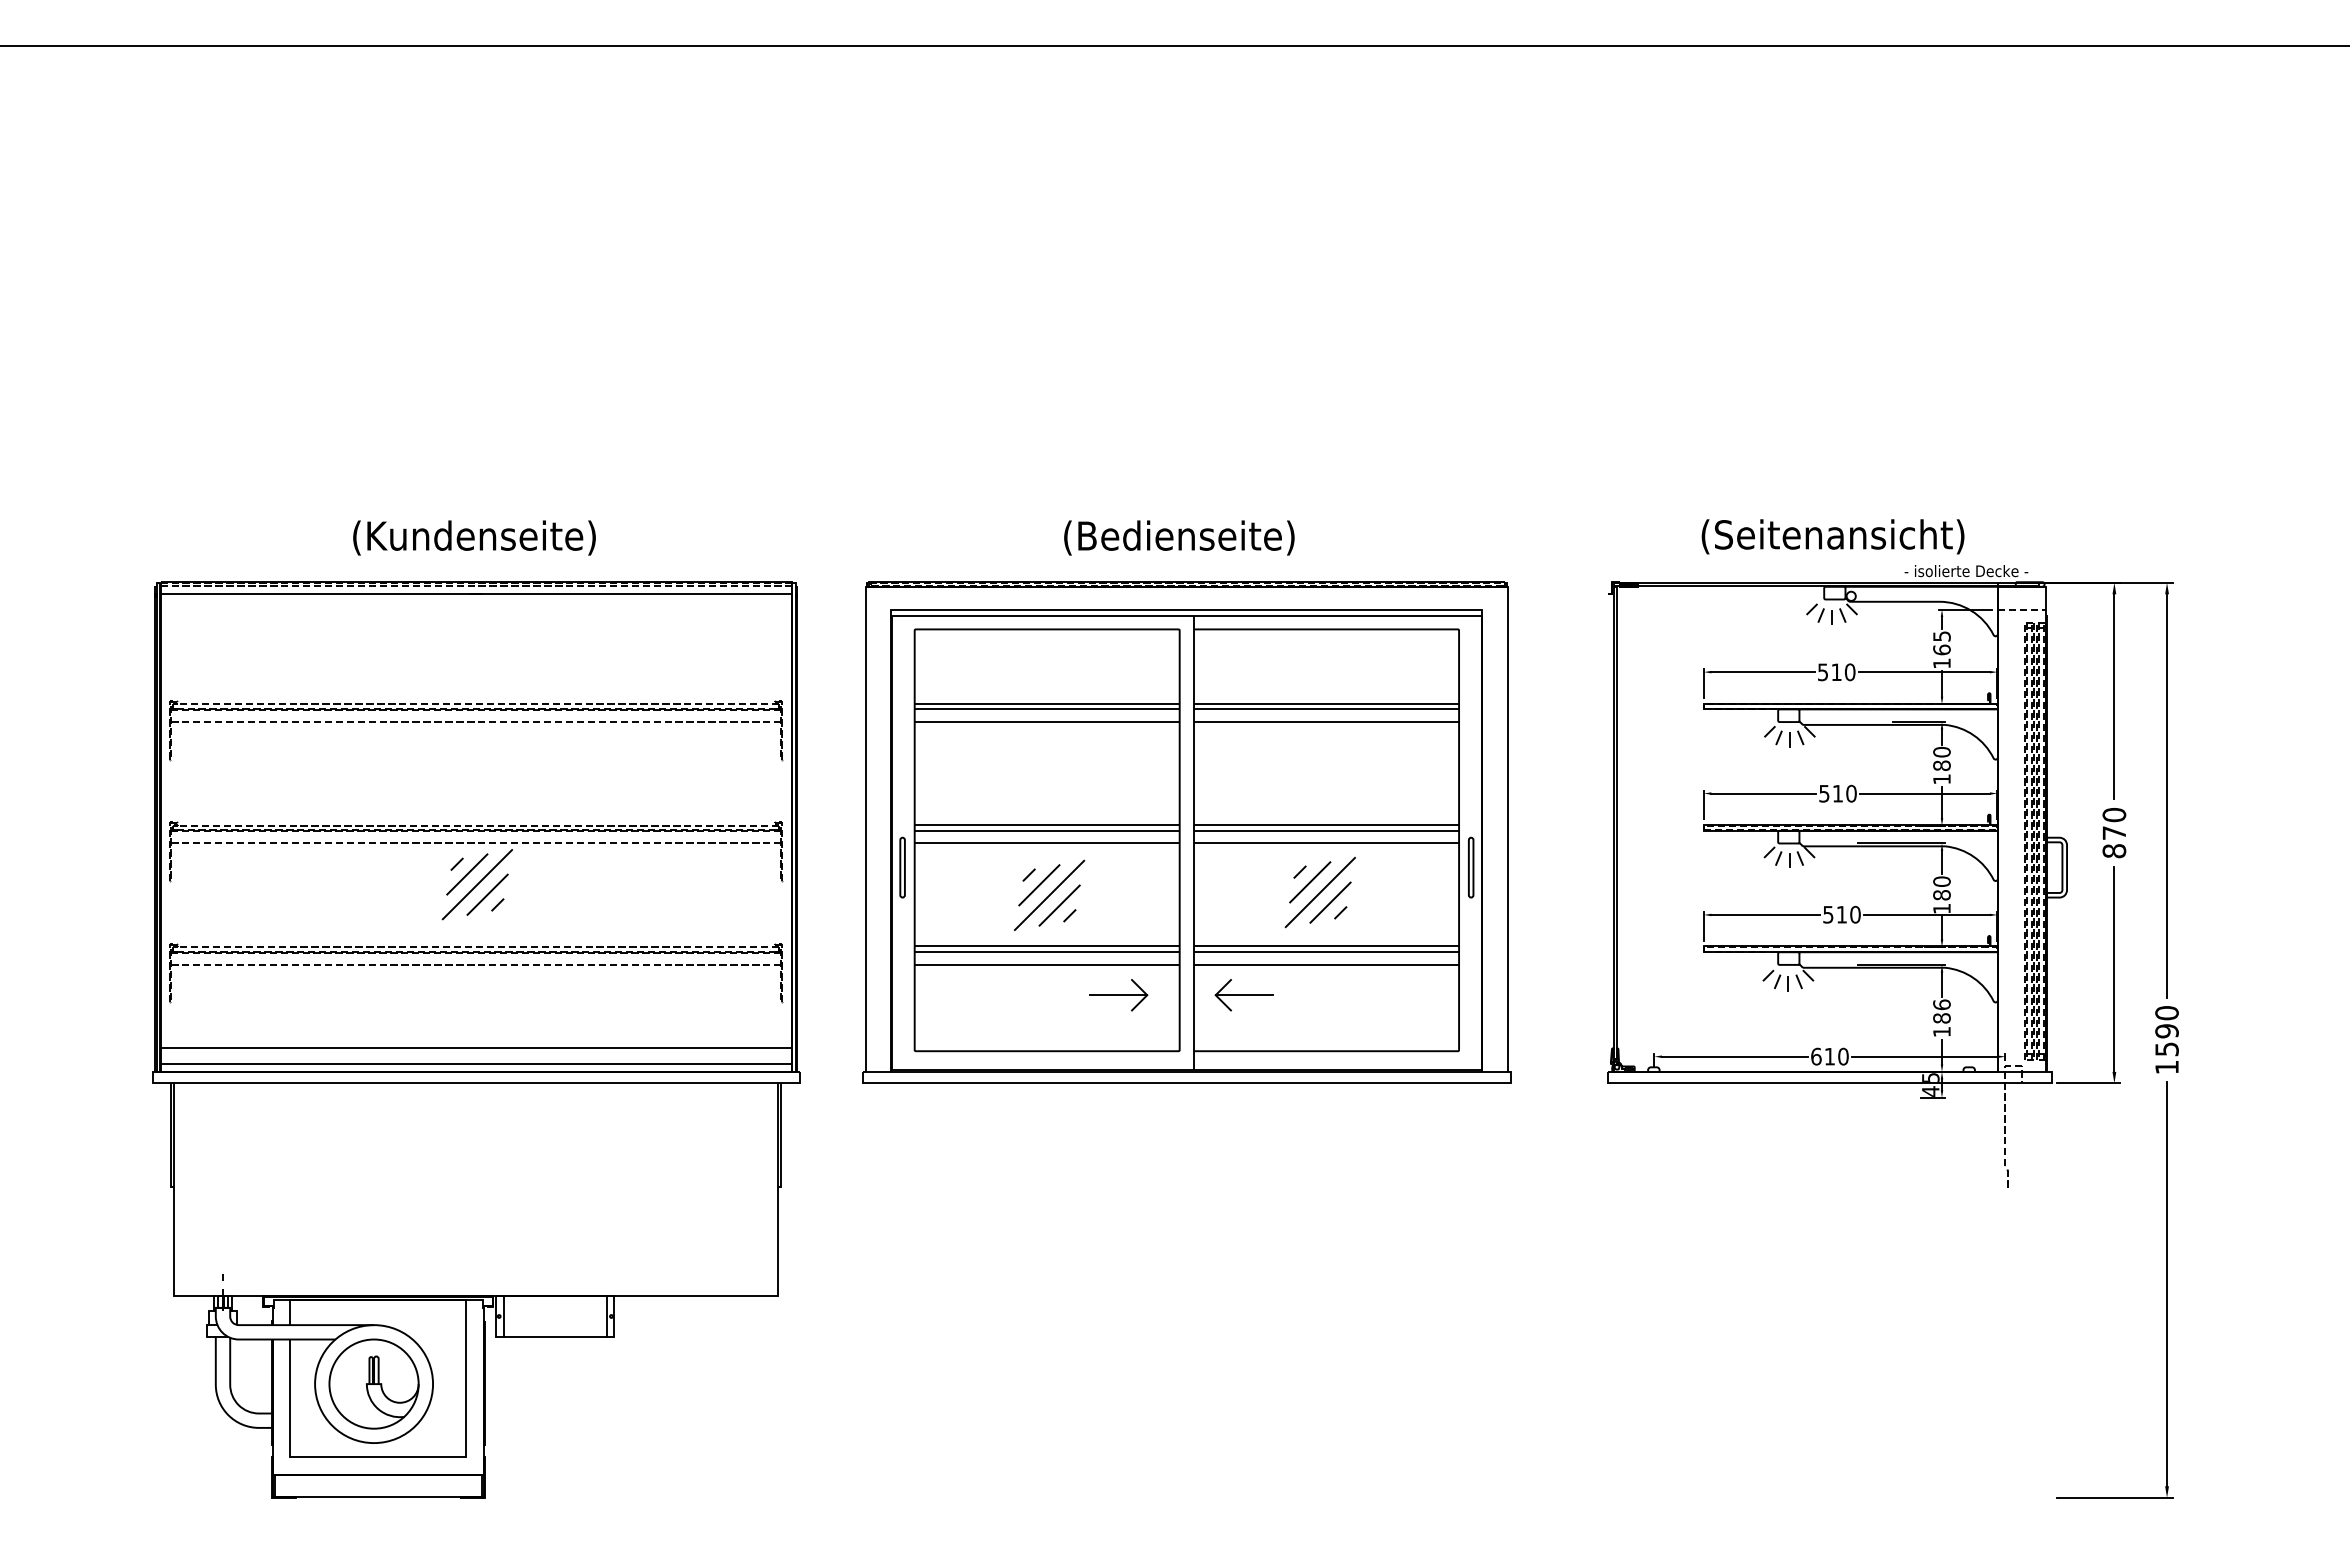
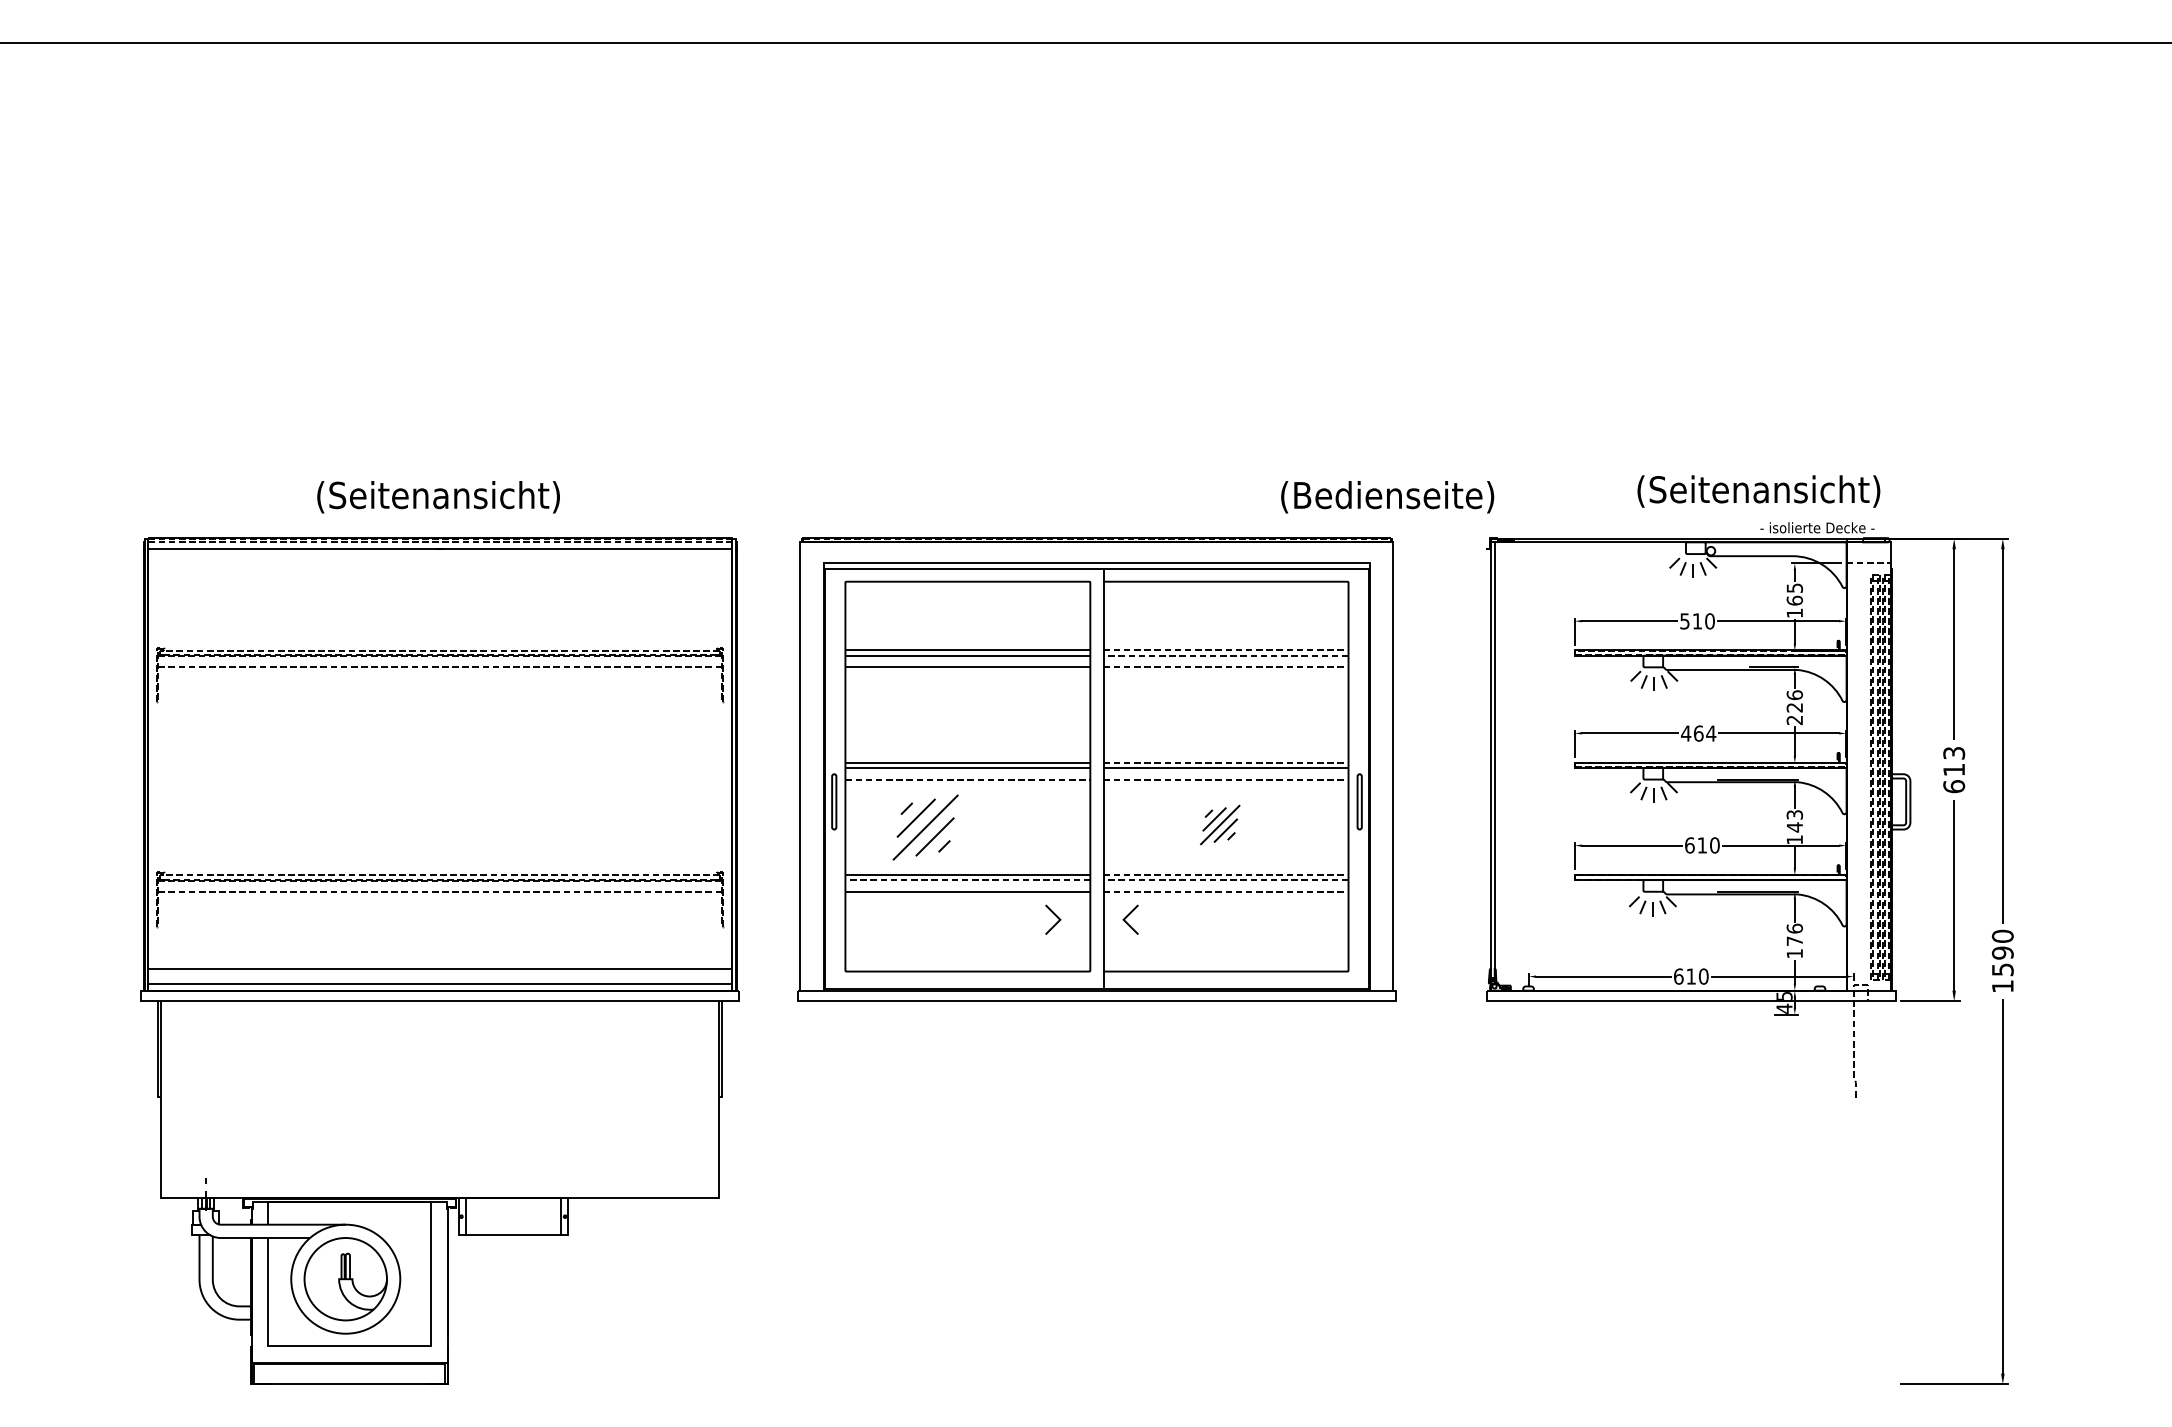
text: (1832, 536) -> (1758, 491), moved
text: (474, 537) -> (438, 496), (Kundenseite) -> (Seitenansicht)
text: (1179, 537) -> (1387, 496), moved
line: (1327, 703) -> (1226, 650), solid -> dashed
line: (1326, 709) -> (1226, 655), solid -> dashed
line: (1327, 722) -> (1226, 667), solid -> dashed
text: (1941, 765) -> (1794, 707), 180 -> 226
text: (1837, 793) -> (1698, 733), 510 -> 464
line: (1327, 825) -> (1226, 762), solid -> dashed
text: (2114, 833) -> (1954, 770), 870 -> 613
line: (1047, 843) -> (968, 779), solid -> dashed
line: (1327, 843) -> (1226, 779), solid -> dashed
part: (476, 870) -> (440, 804), removed
text: (1941, 888) -> (1794, 821), 180 -> 143
part: (1319, 892) -> (1219, 824), size x0.6
part: (1049, 894) -> (925, 826), moved
text: (1828, 914) -> (1689, 845), 510 -> 610
line: (1327, 946) -> (1226, 874), solid -> dashed
line: (1046, 952) -> (967, 880), solid -> dashed
line: (1326, 952) -> (1226, 880), solid -> dashed
line: (1327, 964) -> (1226, 891), solid -> dashed
line: (1118, 995) -> (1033, 920), removed
line: (1244, 995) -> (1150, 920), removed
text: (1941, 1018) -> (1794, 941), 186 -> 176

